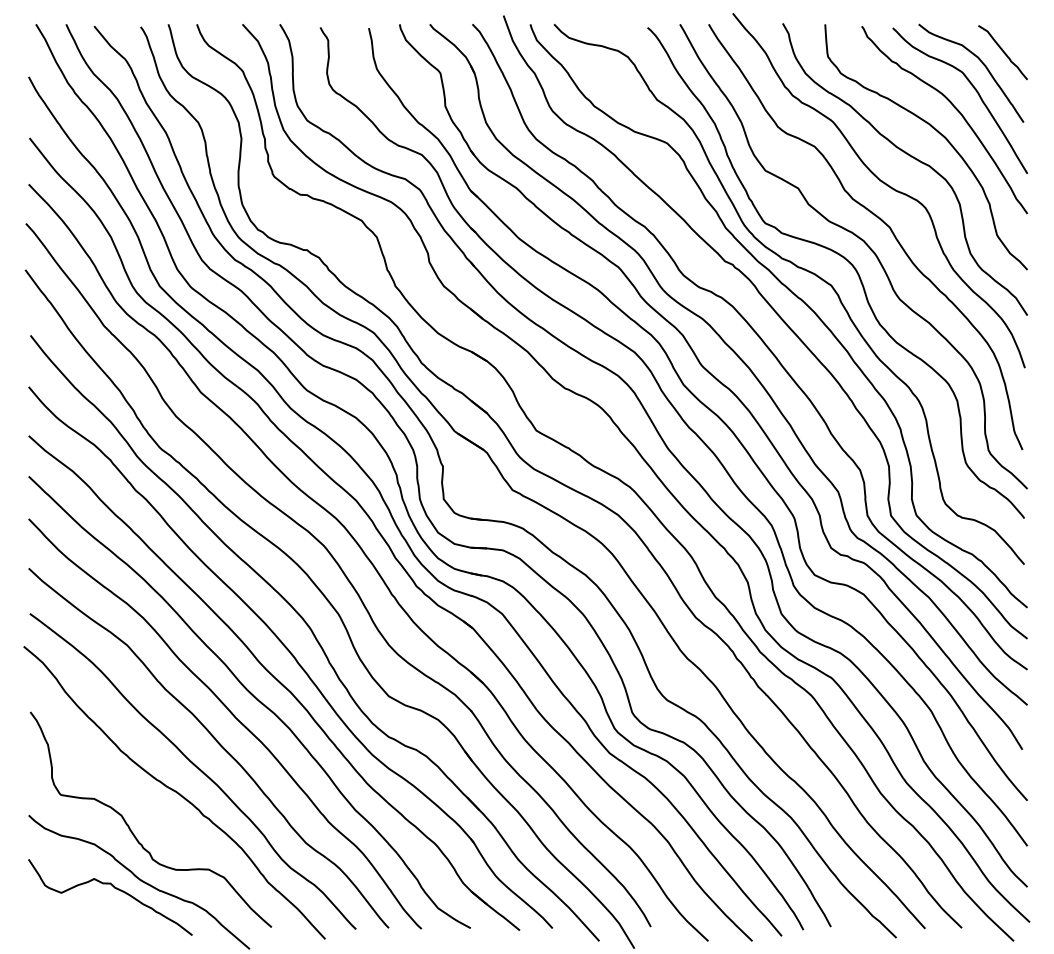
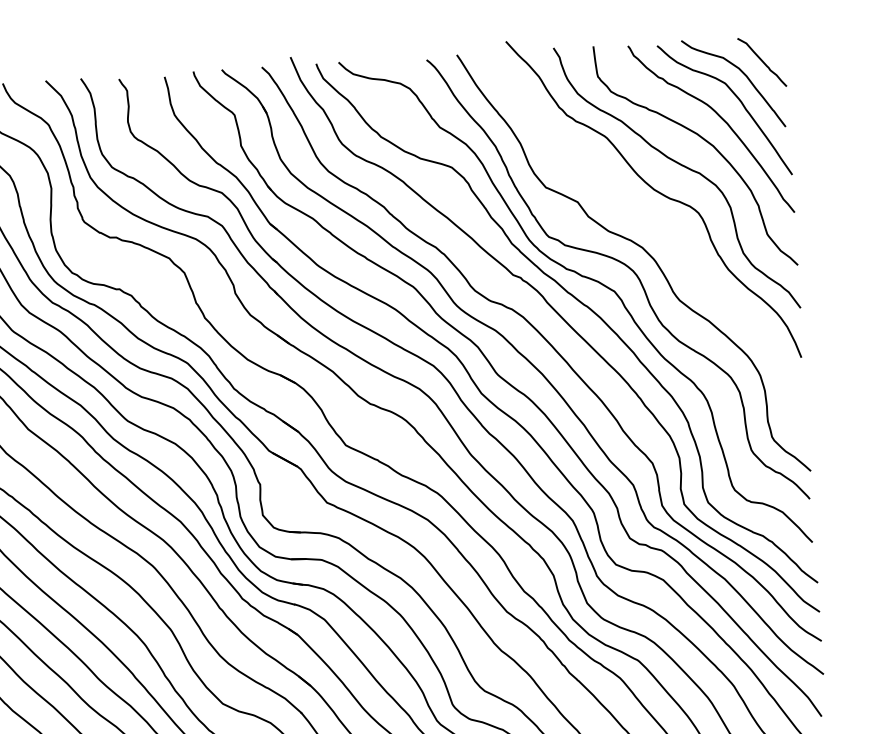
curve: (881, 221) -> (657, 228), removed

